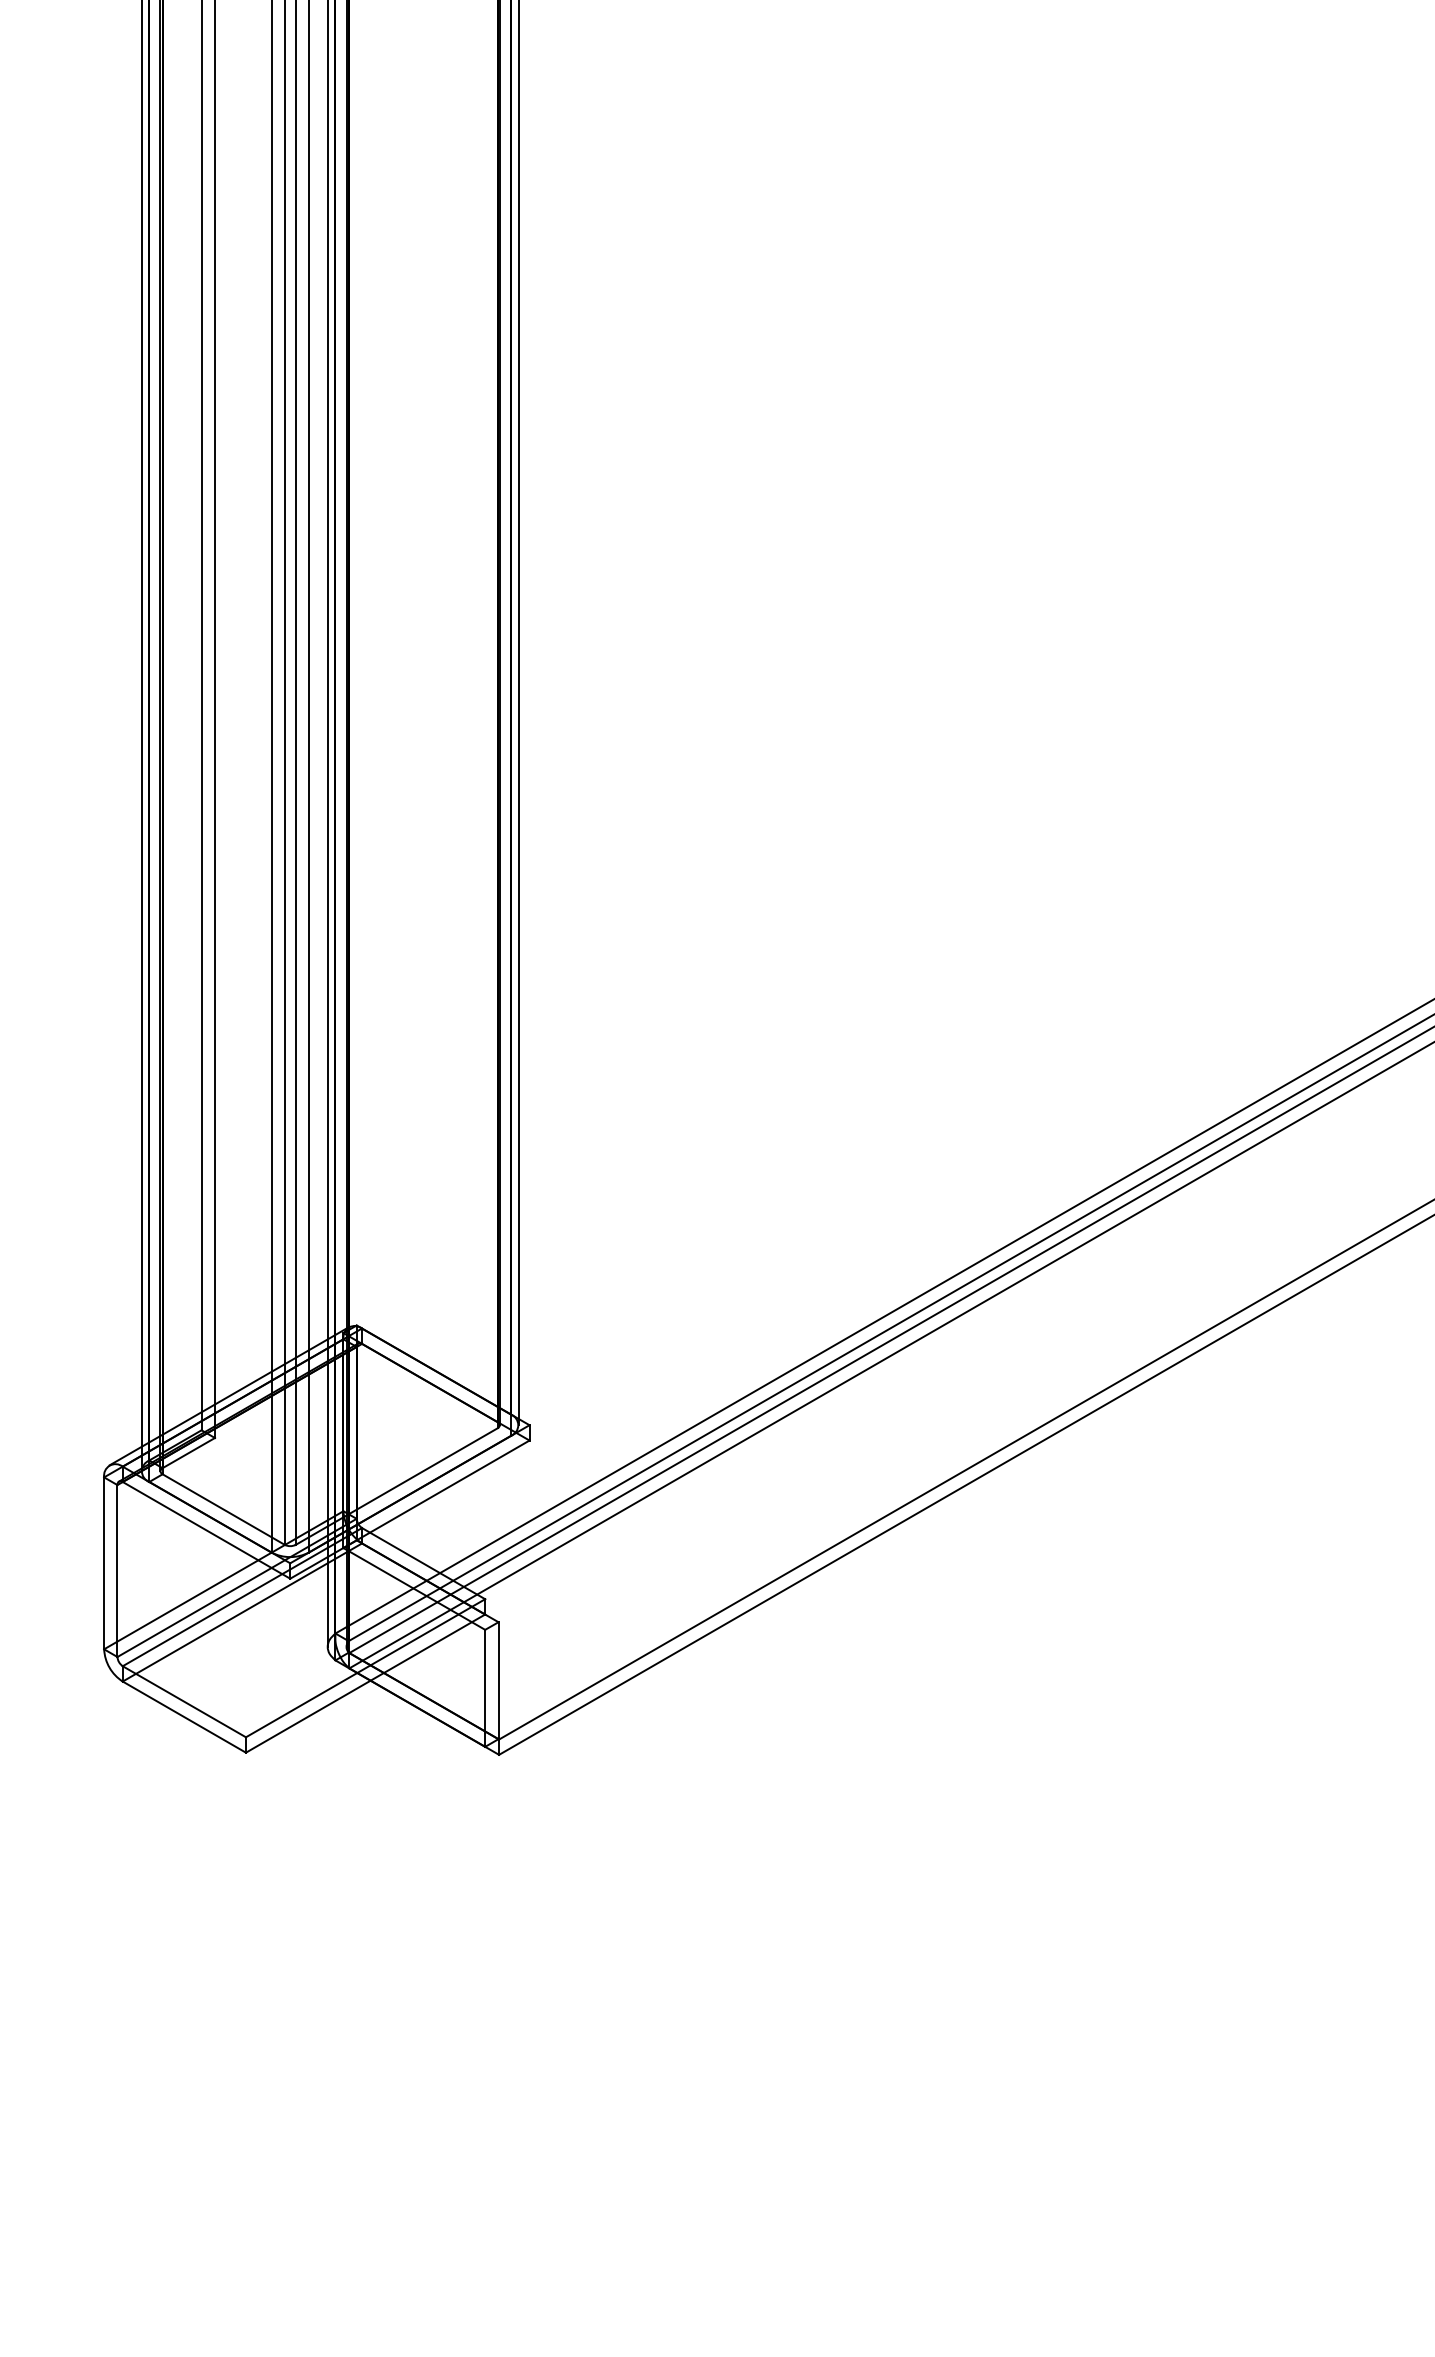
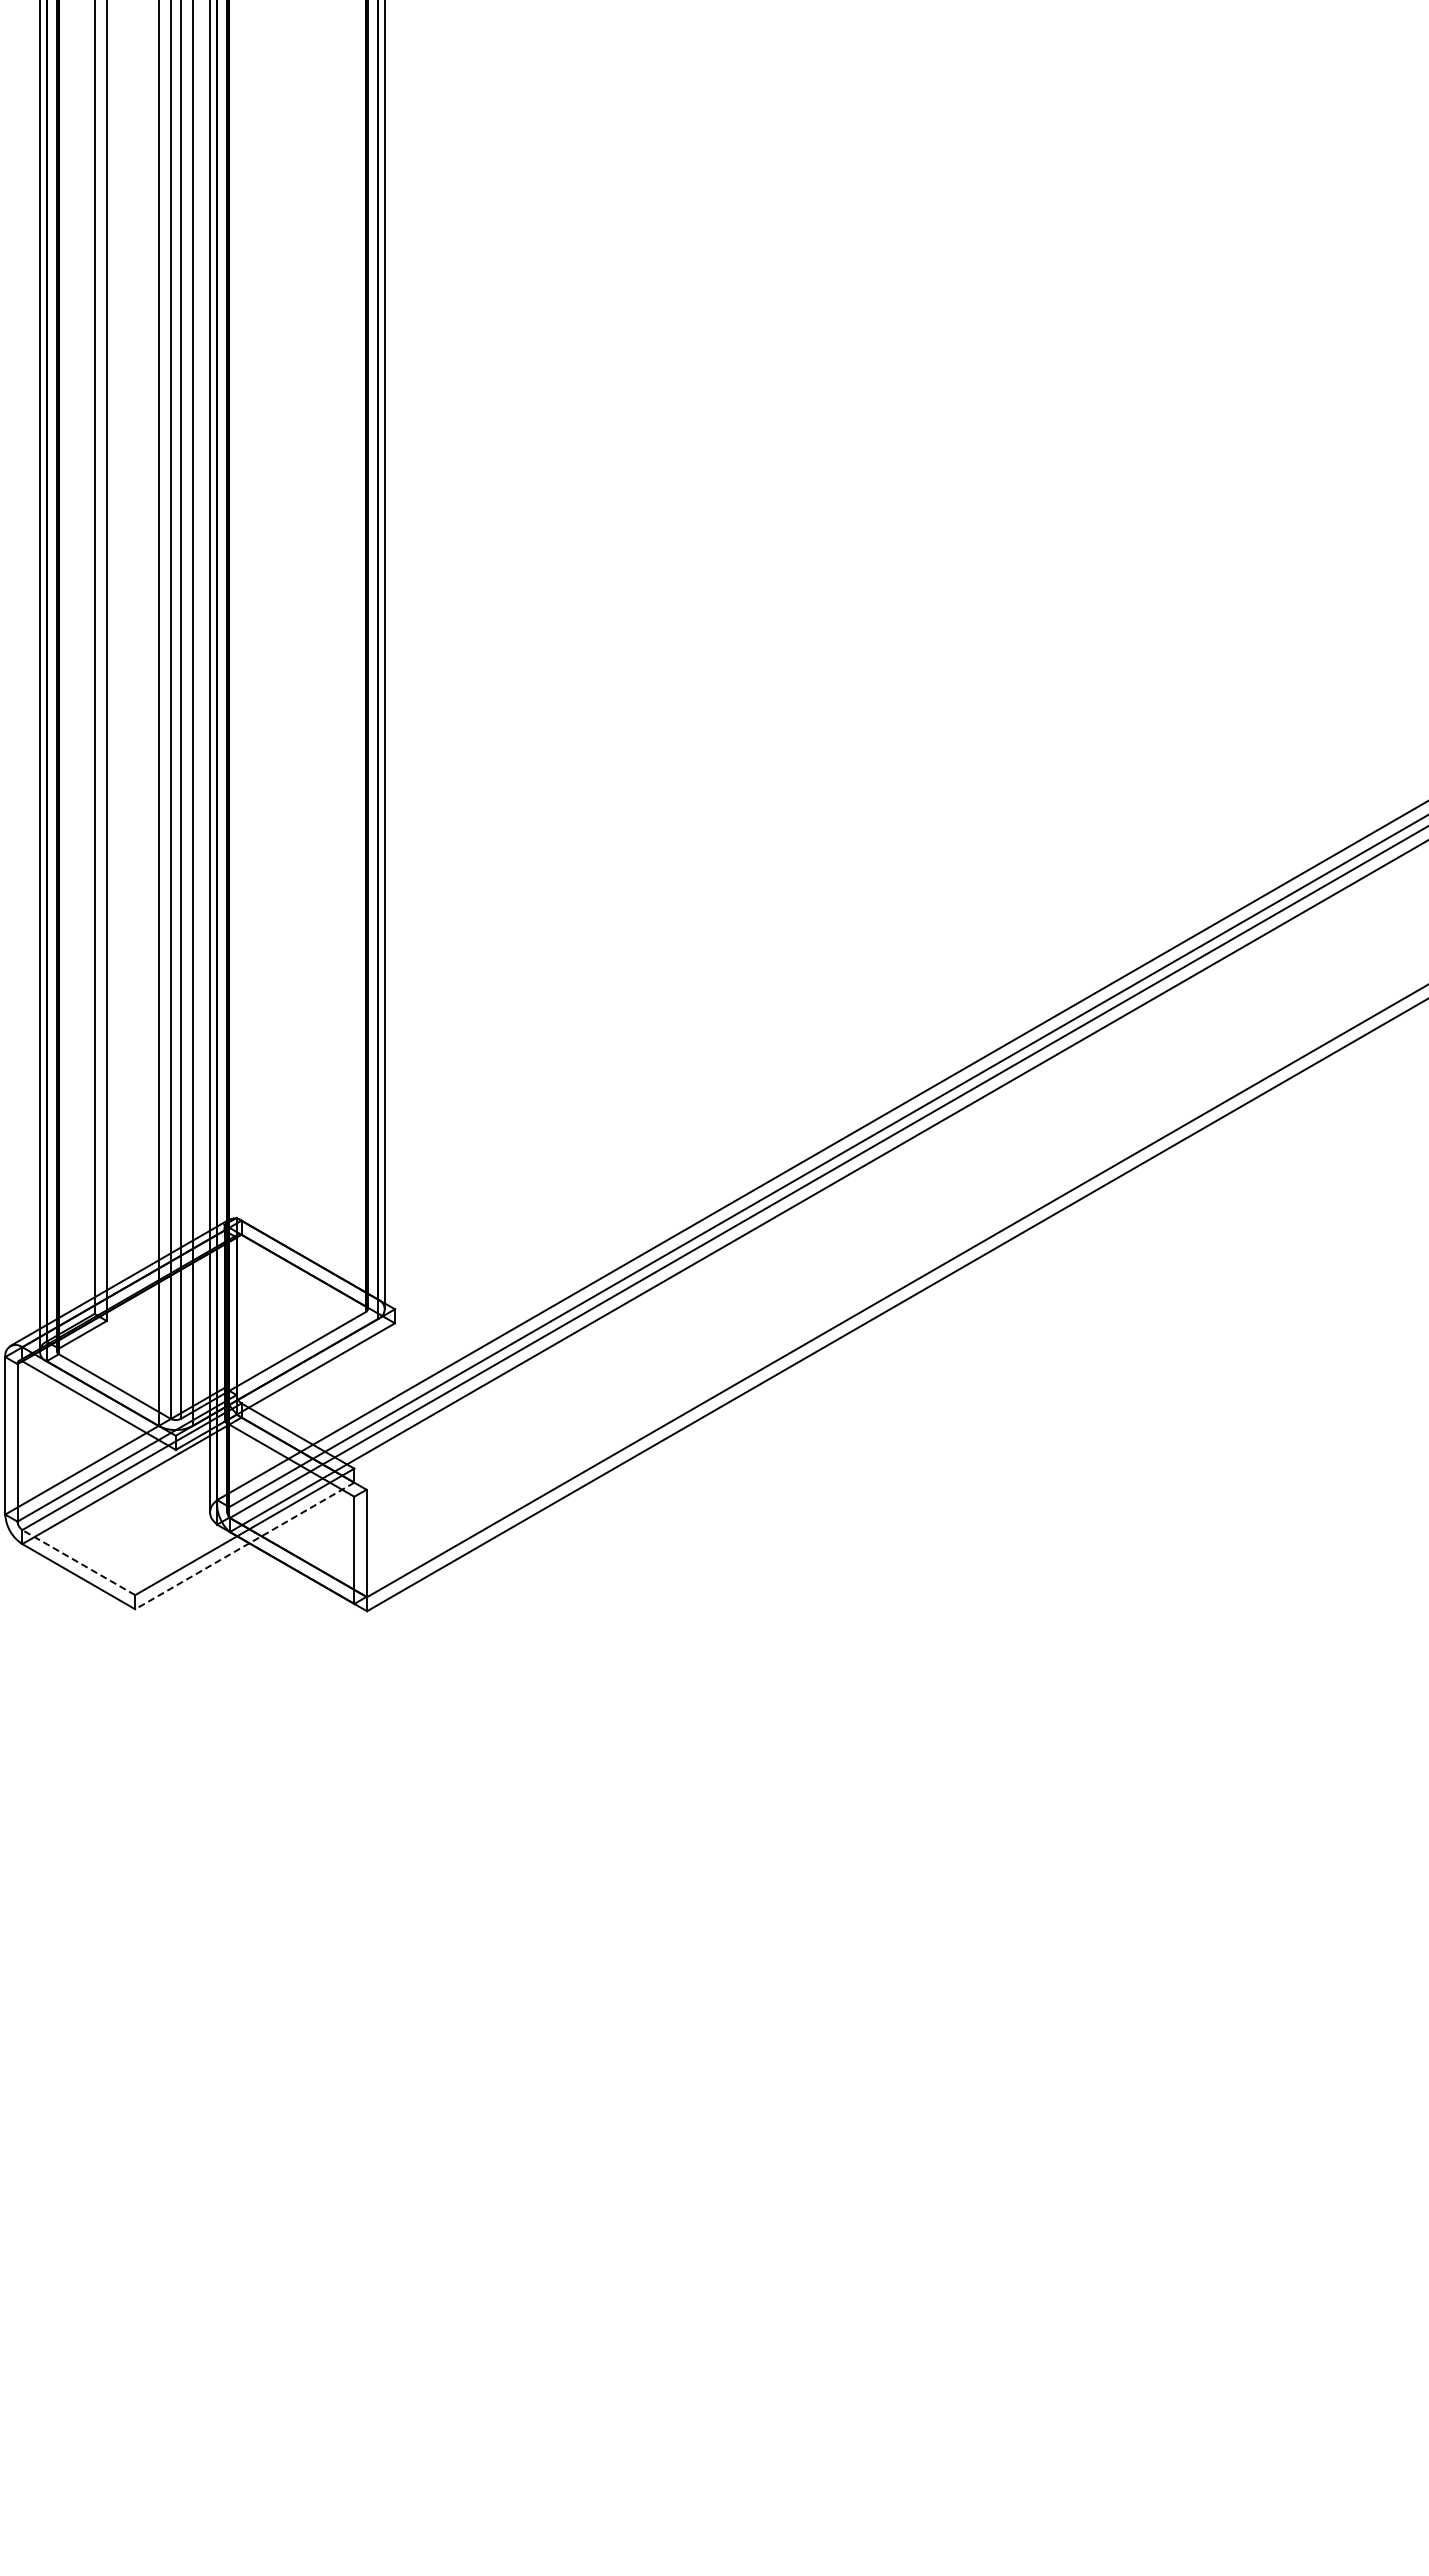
line: (365, 1683) -> (244, 1545), solid -> dashed
line: (184, 1701) -> (78, 1562), solid -> dashed

